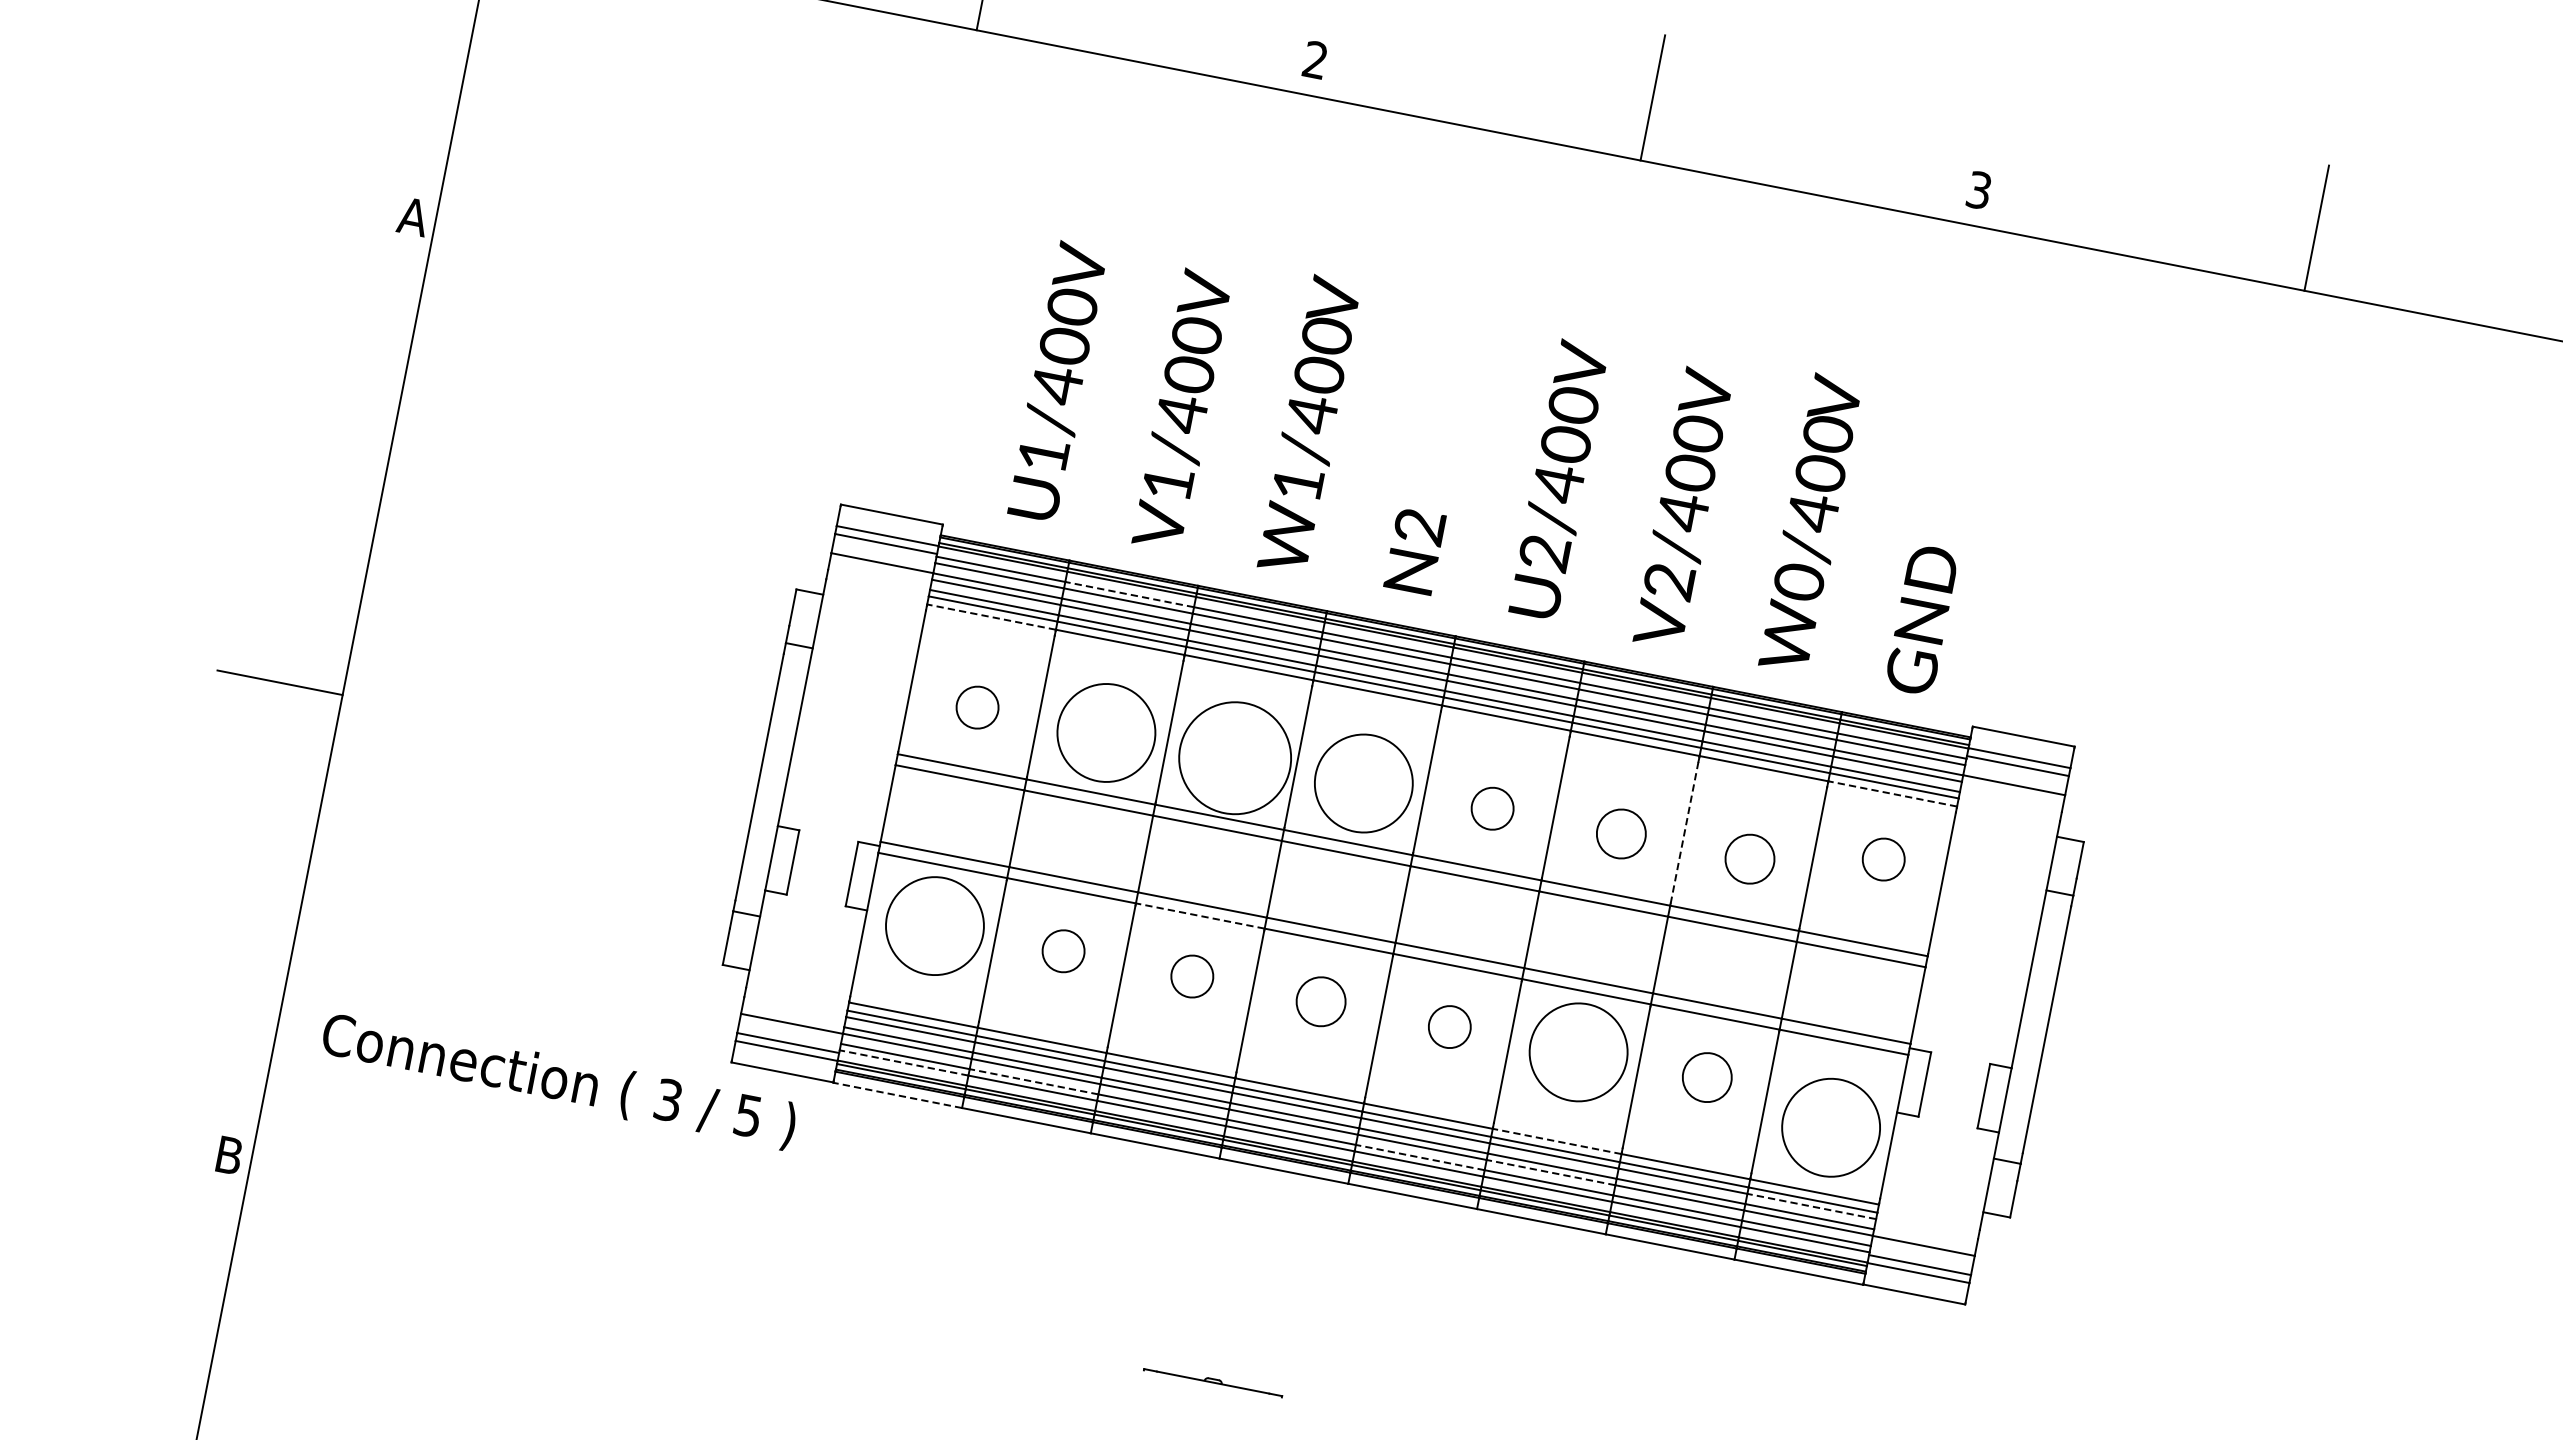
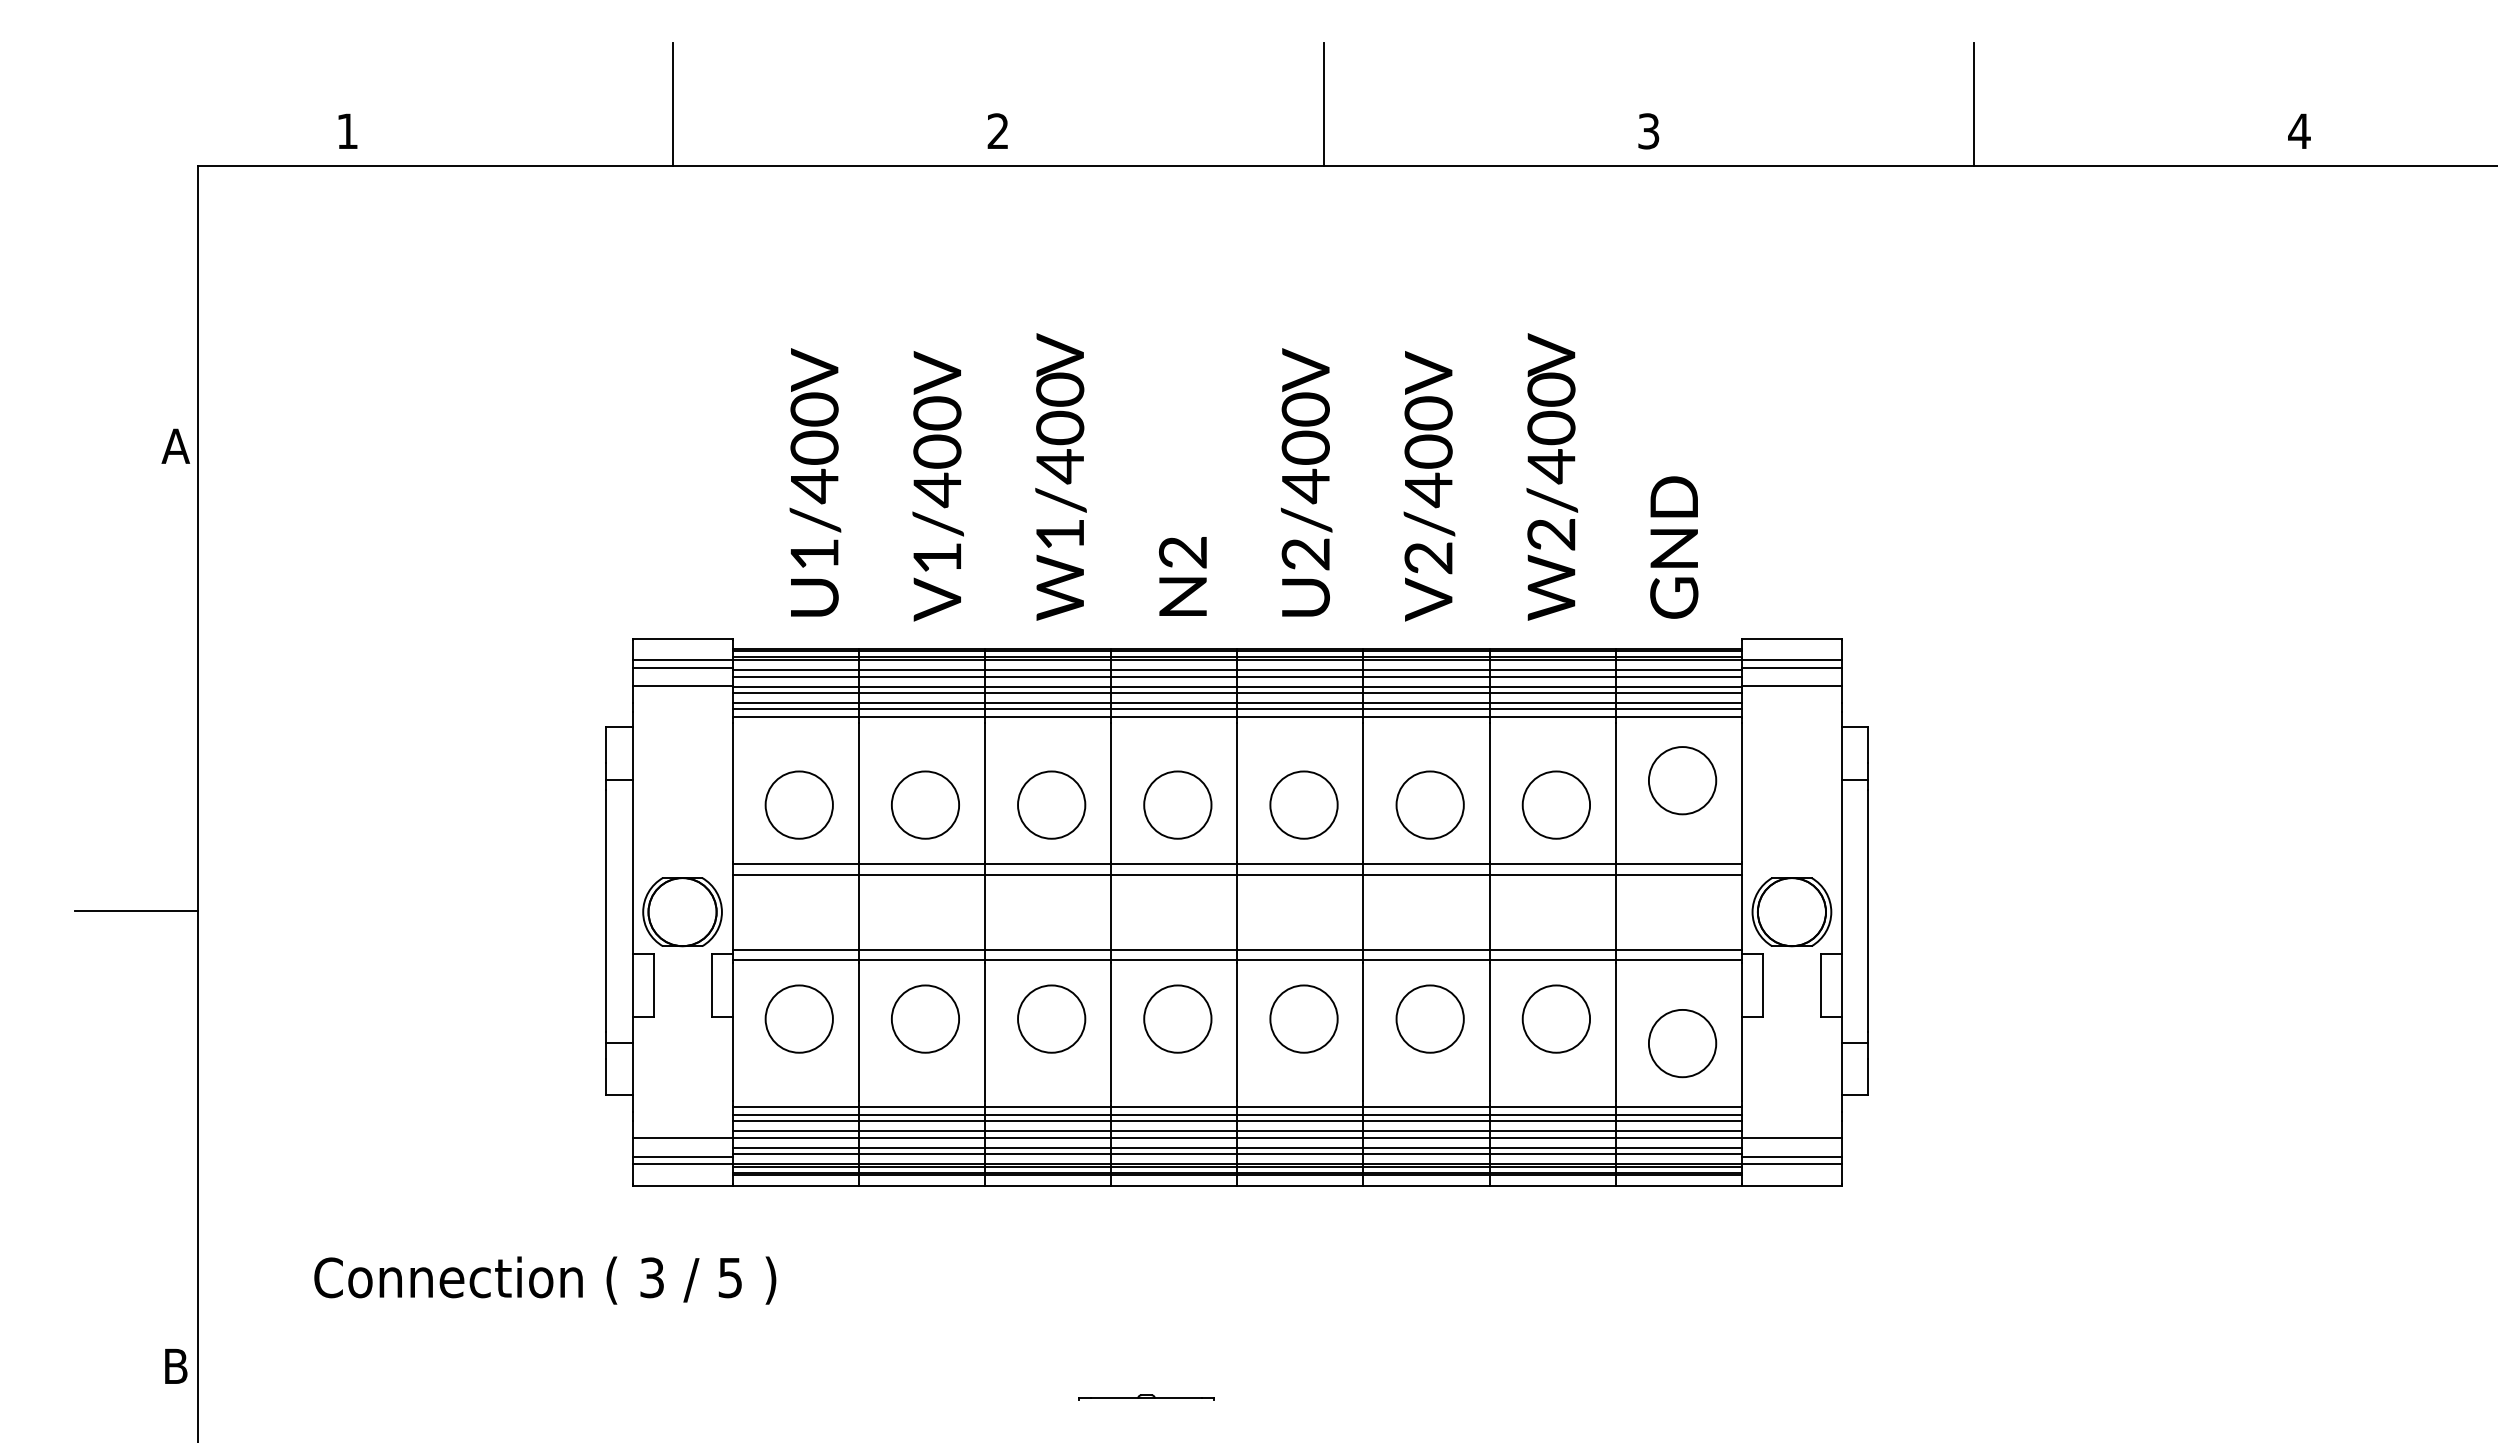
text: (1799, 582) -> (1551, 534), W0/400 -> W2/400
line: (1129, 594) -> (921, 670), dashed -> solid
line: (991, 617) -> (795, 717), dashed -> solid
circle: (976, 706) -> (798, 804), size x1.67
circle: (1106, 732) -> (925, 804), size x0.71
circle: (1235, 757) -> (1051, 804), size x0.62
circle: (1363, 782) -> (1177, 804), size x0.71
part: (837, 793) -> (682, 912), added
line: (1892, 794) -> (1678, 717), dashed -> solid
circle: (1492, 808) -> (1303, 804), size x1.67
line: (1684, 832) -> (1489, 792), dashed -> solid
circle: (1620, 833) -> (1429, 804), size x1.43
circle: (1749, 858) -> (1555, 804), size x1.43
circle: (1883, 859) -> (1682, 780), size x1.67
line: (1199, 915) -> (1047, 960), dashed -> solid
circle: (934, 925) -> (798, 1018), size x0.71
circle: (1063, 950) -> (925, 1018), size x1.67
circle: (1192, 975) -> (1051, 1018), size x1.67
circle: (1320, 1001) -> (1177, 1018), size x1.43
part: (1968, 1015) -> (1791, 912), added
circle: (1449, 1026) -> (1303, 1018), size x1.67
circle: (1577, 1051) -> (1429, 1018), size x0.71
line: (903, 1063) -> (795, 1154), dashed -> solid
circle: (1707, 1076) -> (1556, 1018), size x1.43
text: (559, 1081) -> (545, 1280), moved
line: (1033, 1081) -> (921, 1147), dashed -> solid
line: (897, 1095) -> (795, 1185), dashed -> solid
circle: (1831, 1127) -> (1682, 1043), size x0.71
line: (1557, 1141) -> (1426, 1107), dashed -> solid
line: (1419, 1157) -> (1299, 1147), dashed -> solid
line: (1551, 1172) -> (1426, 1137), dashed -> solid
line: (1811, 1206) -> (1678, 1121), dashed -> solid

